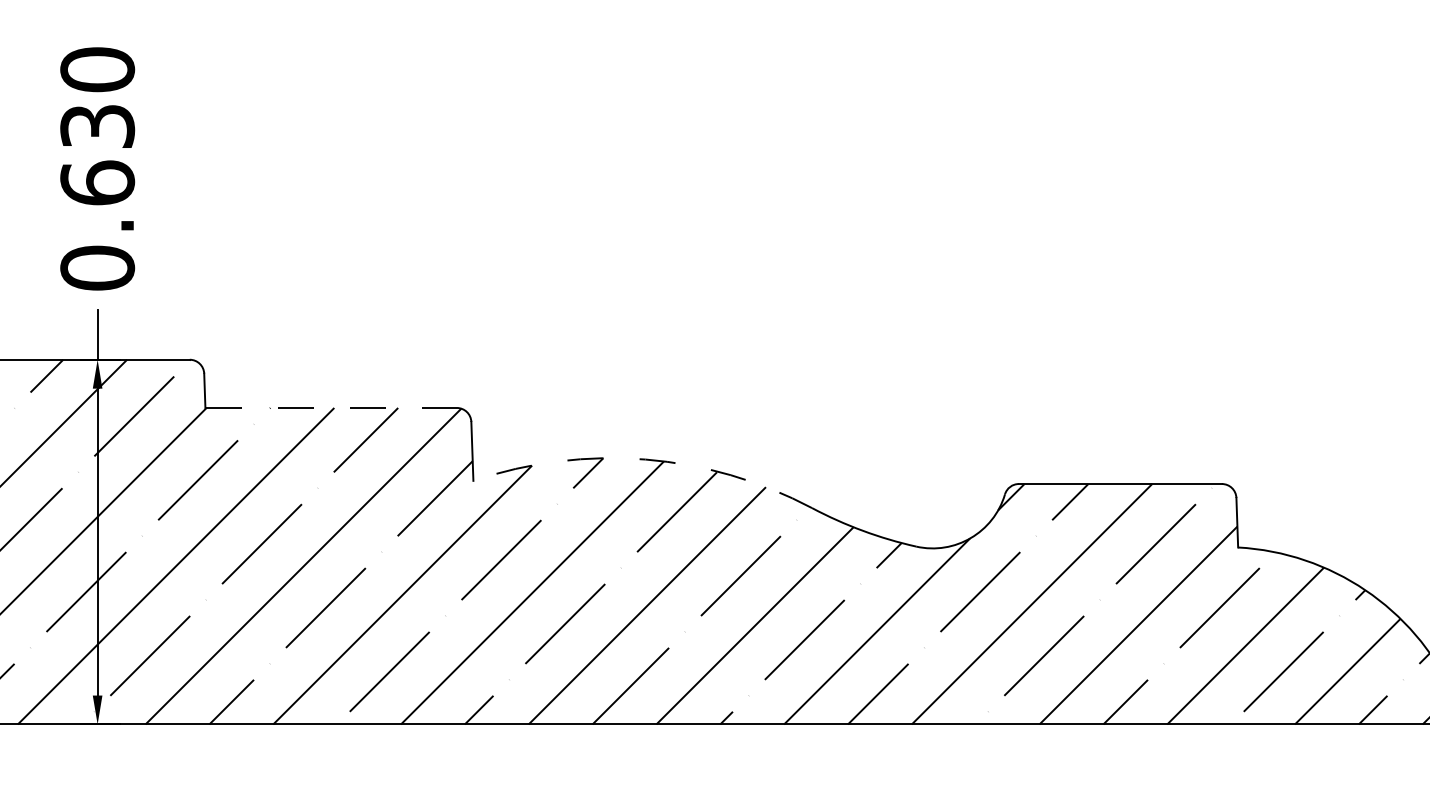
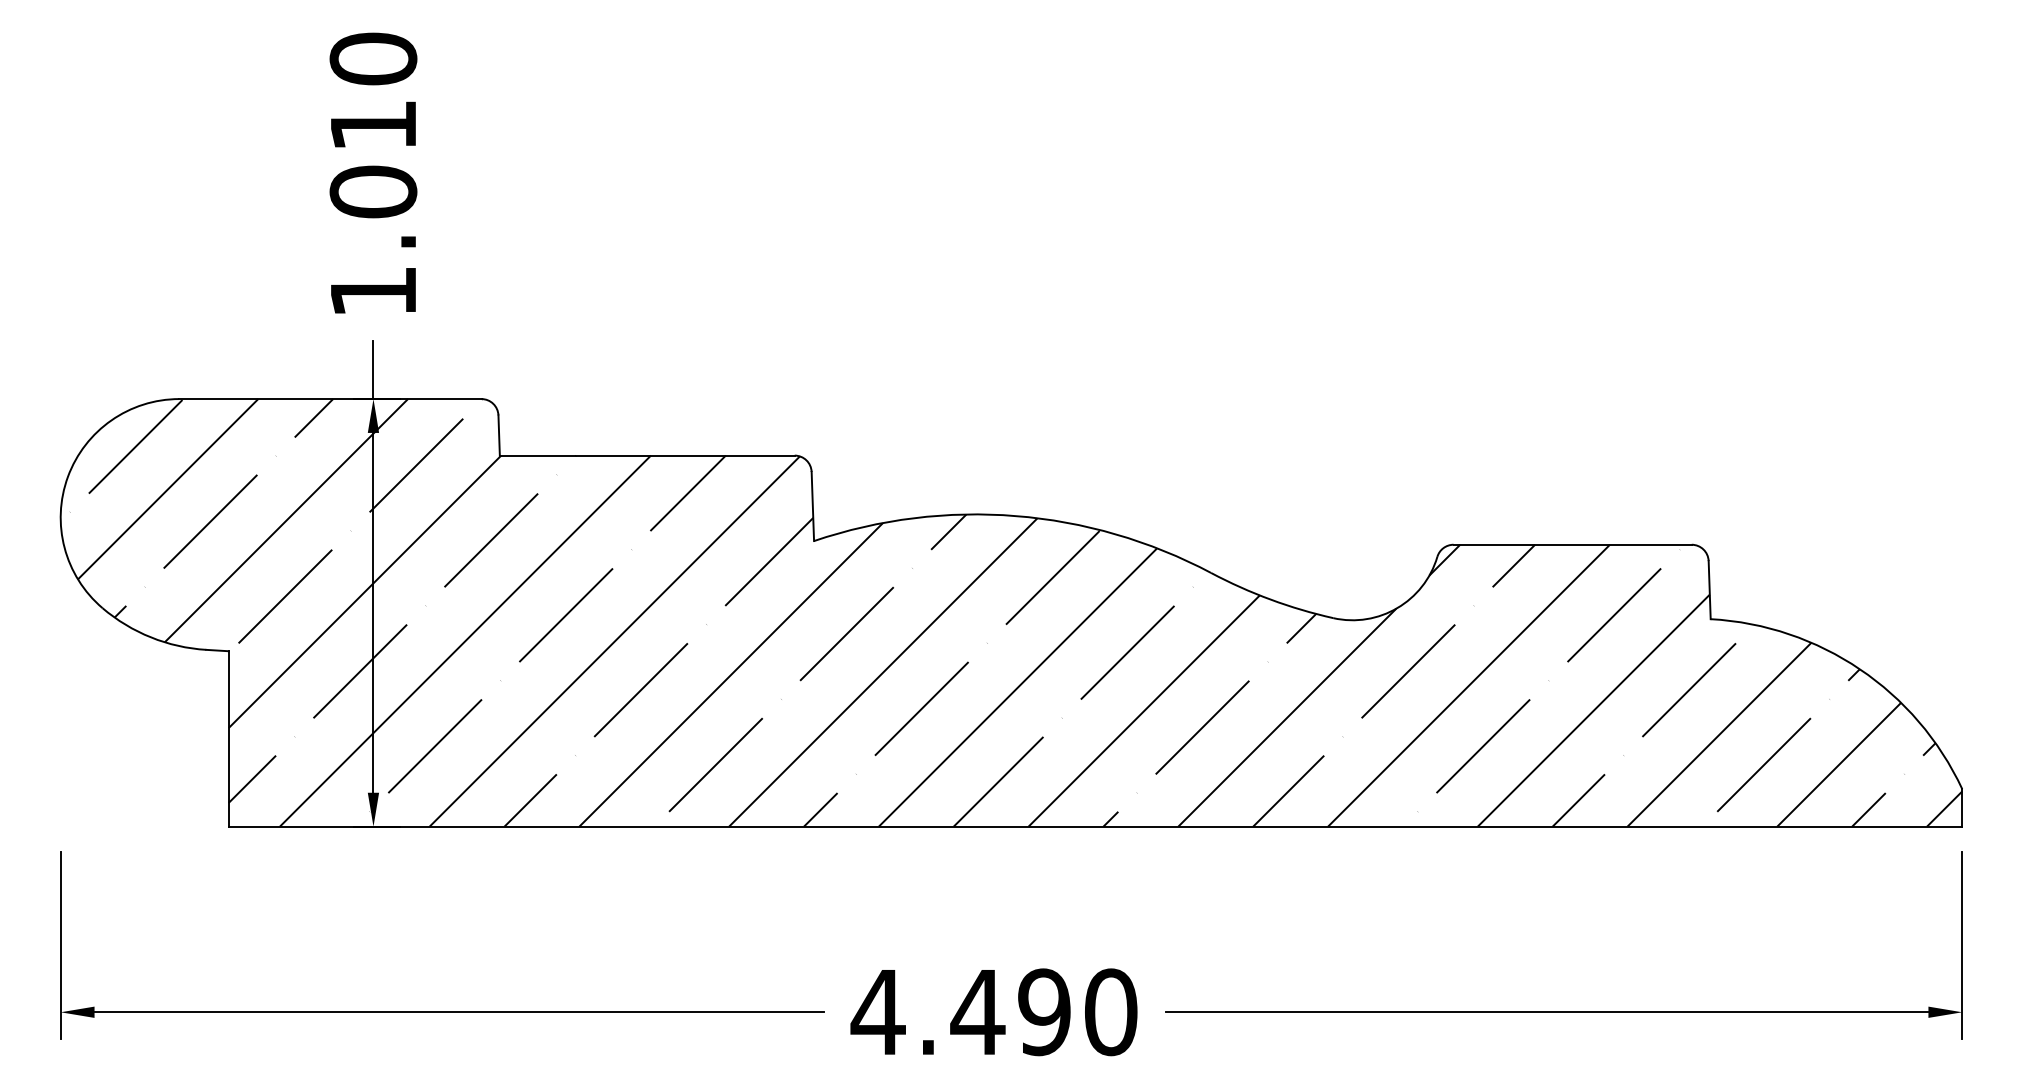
text: (97, 197) -> (373, 208), 0.630 -> 1.010
line: (331, 407) -> (647, 455), dashed -> solid
arc: (645, 459) -> (1015, 516), dashed -> solid

